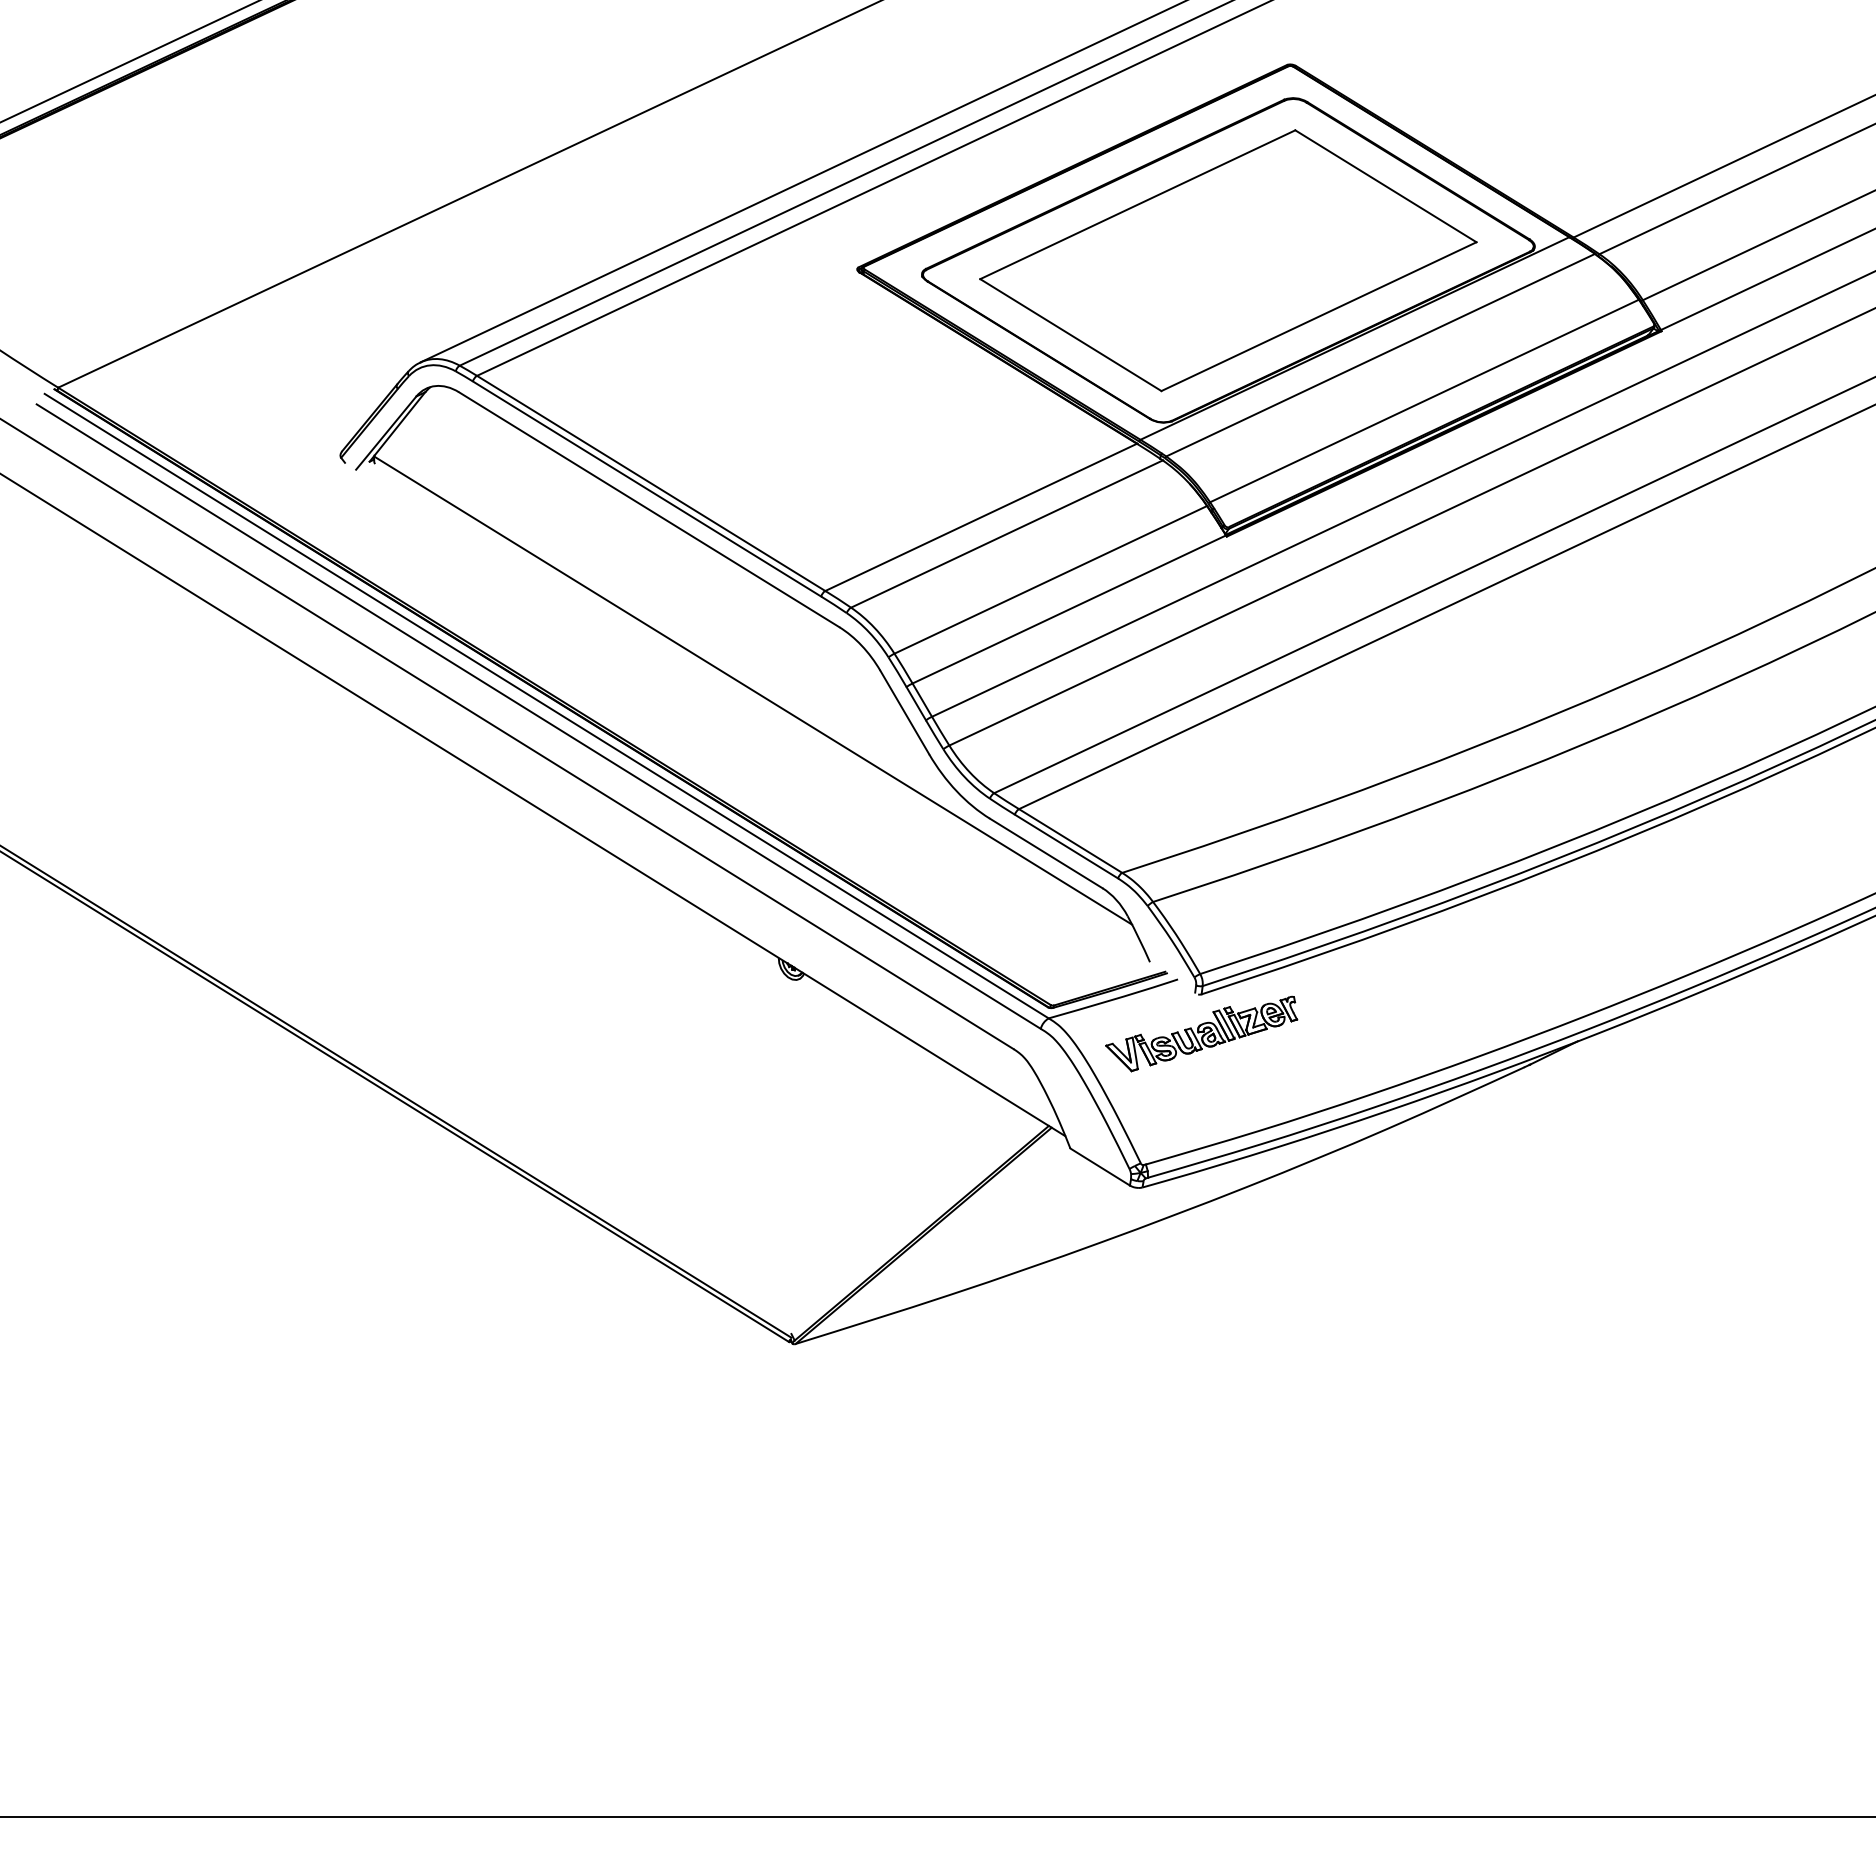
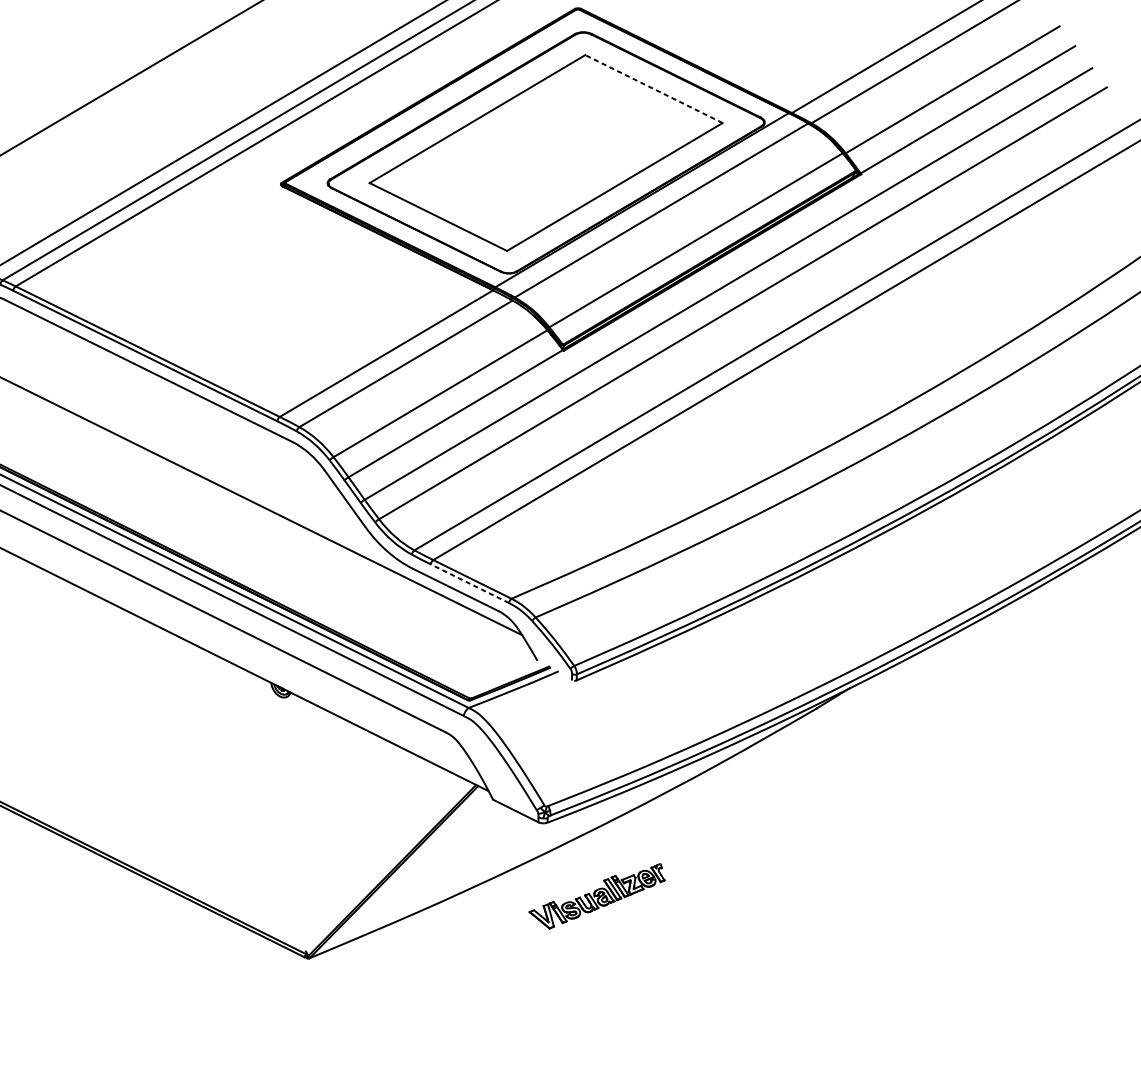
line: (1385, 186) -> (653, 89), solid -> dashed
line: (1066, 846) -> (469, 583), solid -> dashed
part: (1201, 1033) -> (597, 896), moved

